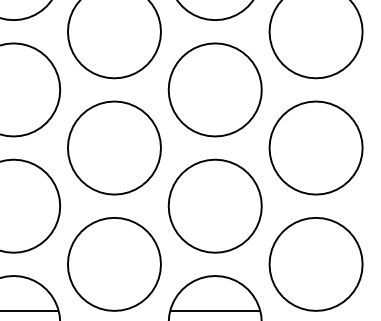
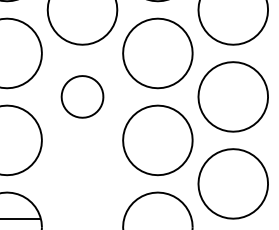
part: (114, 147) -> (82, 96), size x0.6
part: (114, 264) -> (82, 183), removed
line: (215, 310) -> (158, 218), removed

